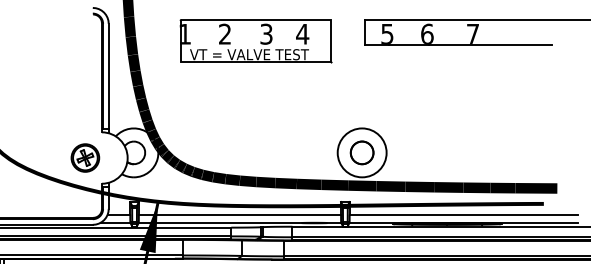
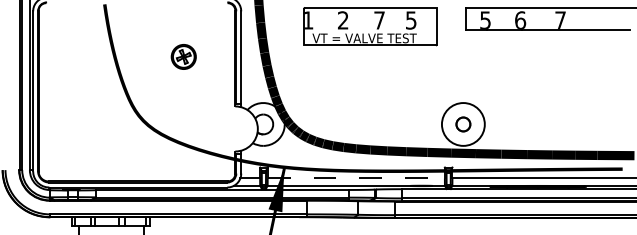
text: (266, 34) -> (379, 20), 3 -> 7
text: (302, 34) -> (411, 20), 4 -> 5
part: (362, 152) -> (463, 124), size x0.7
part: (85, 157) -> (183, 56), moved
line: (240, 214) -> (356, 178), solid -> dashed

